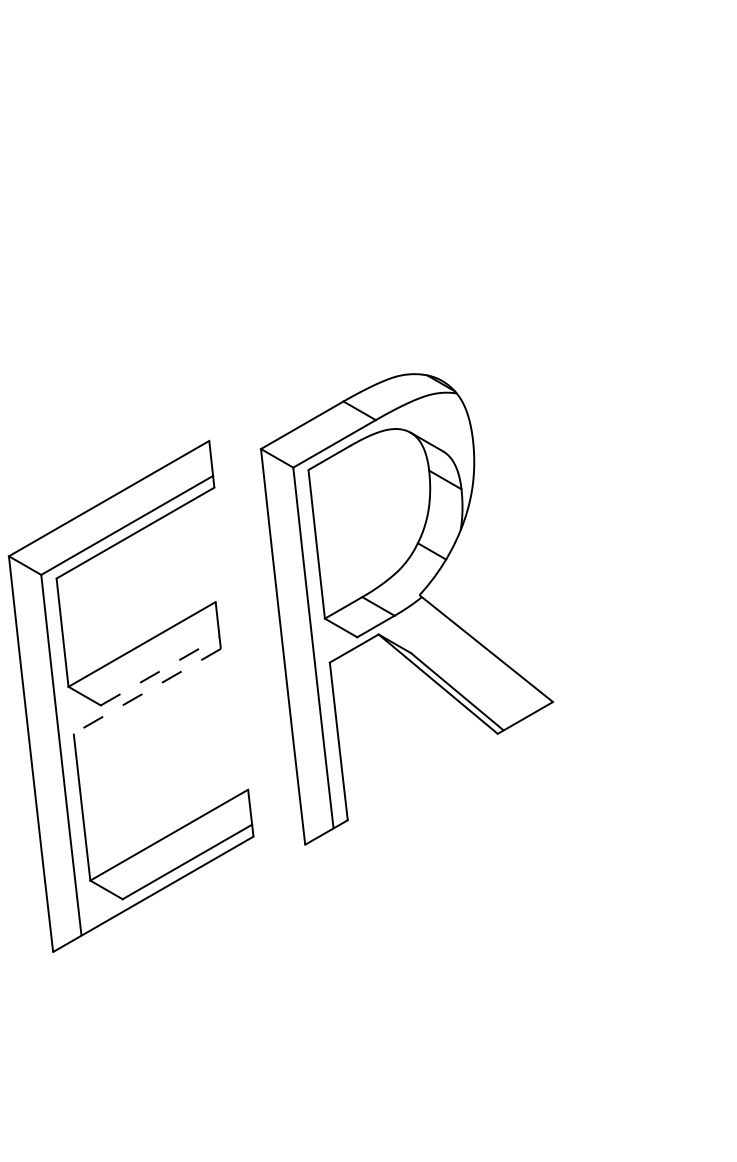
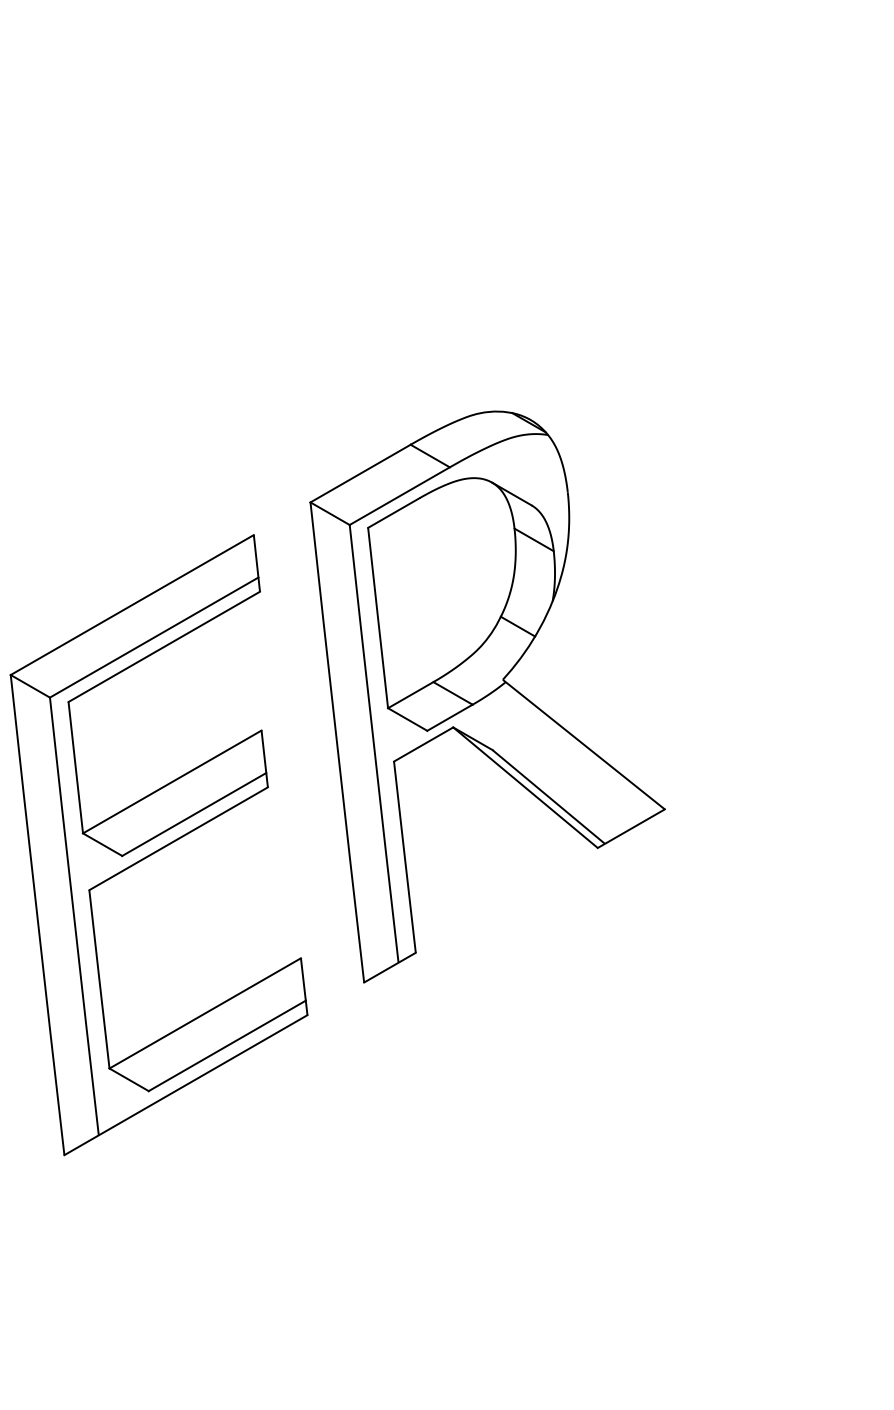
part: (407, 609) -> (488, 697), moved
line: (160, 671) -> (194, 814), dashed -> solid
line: (147, 691) -> (178, 839), dashed -> solid

